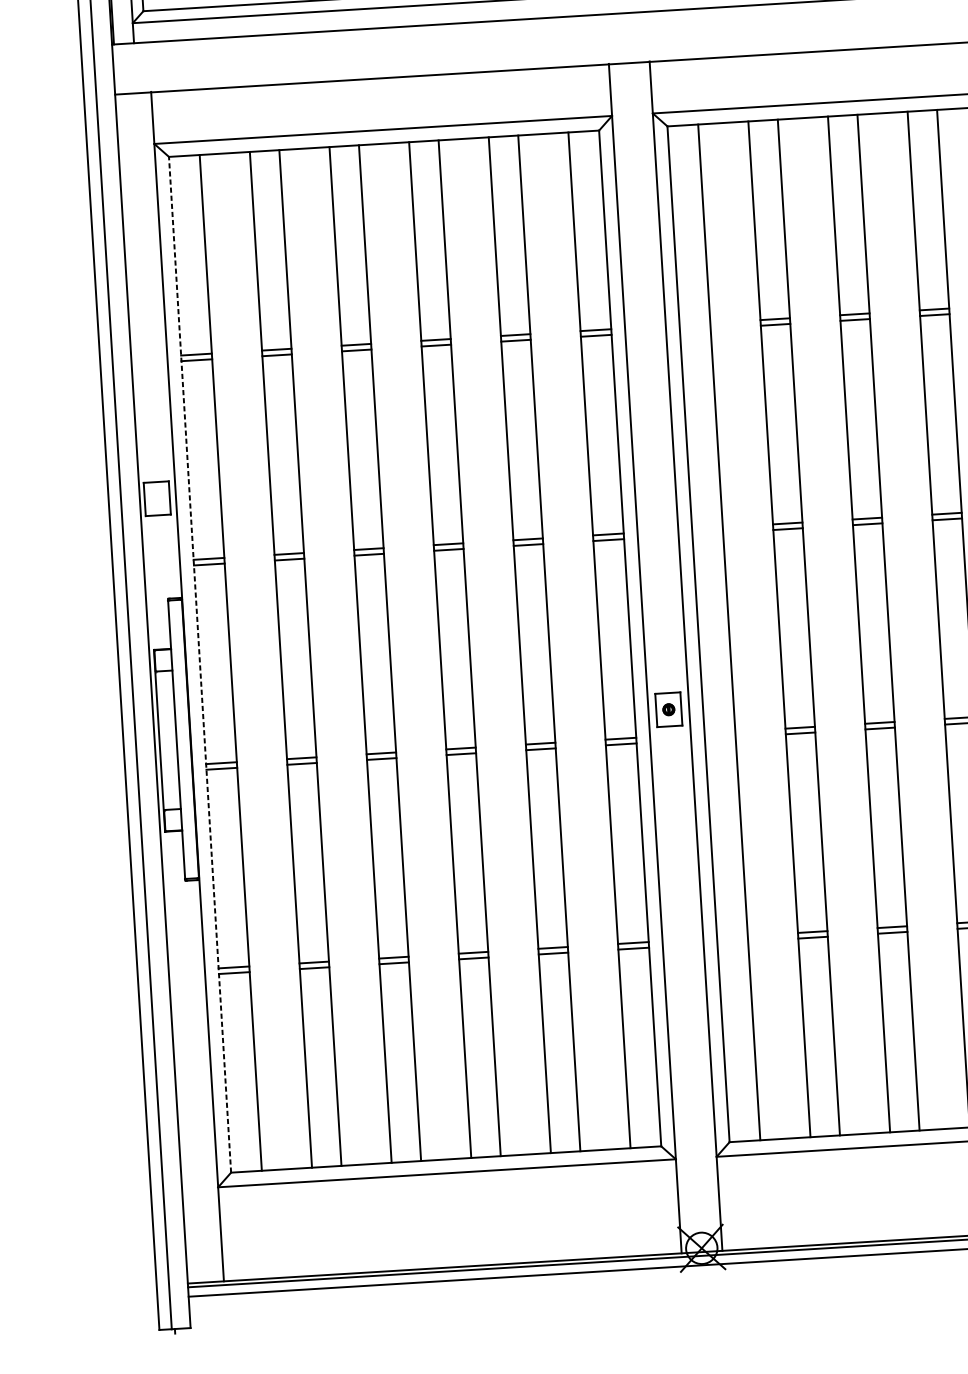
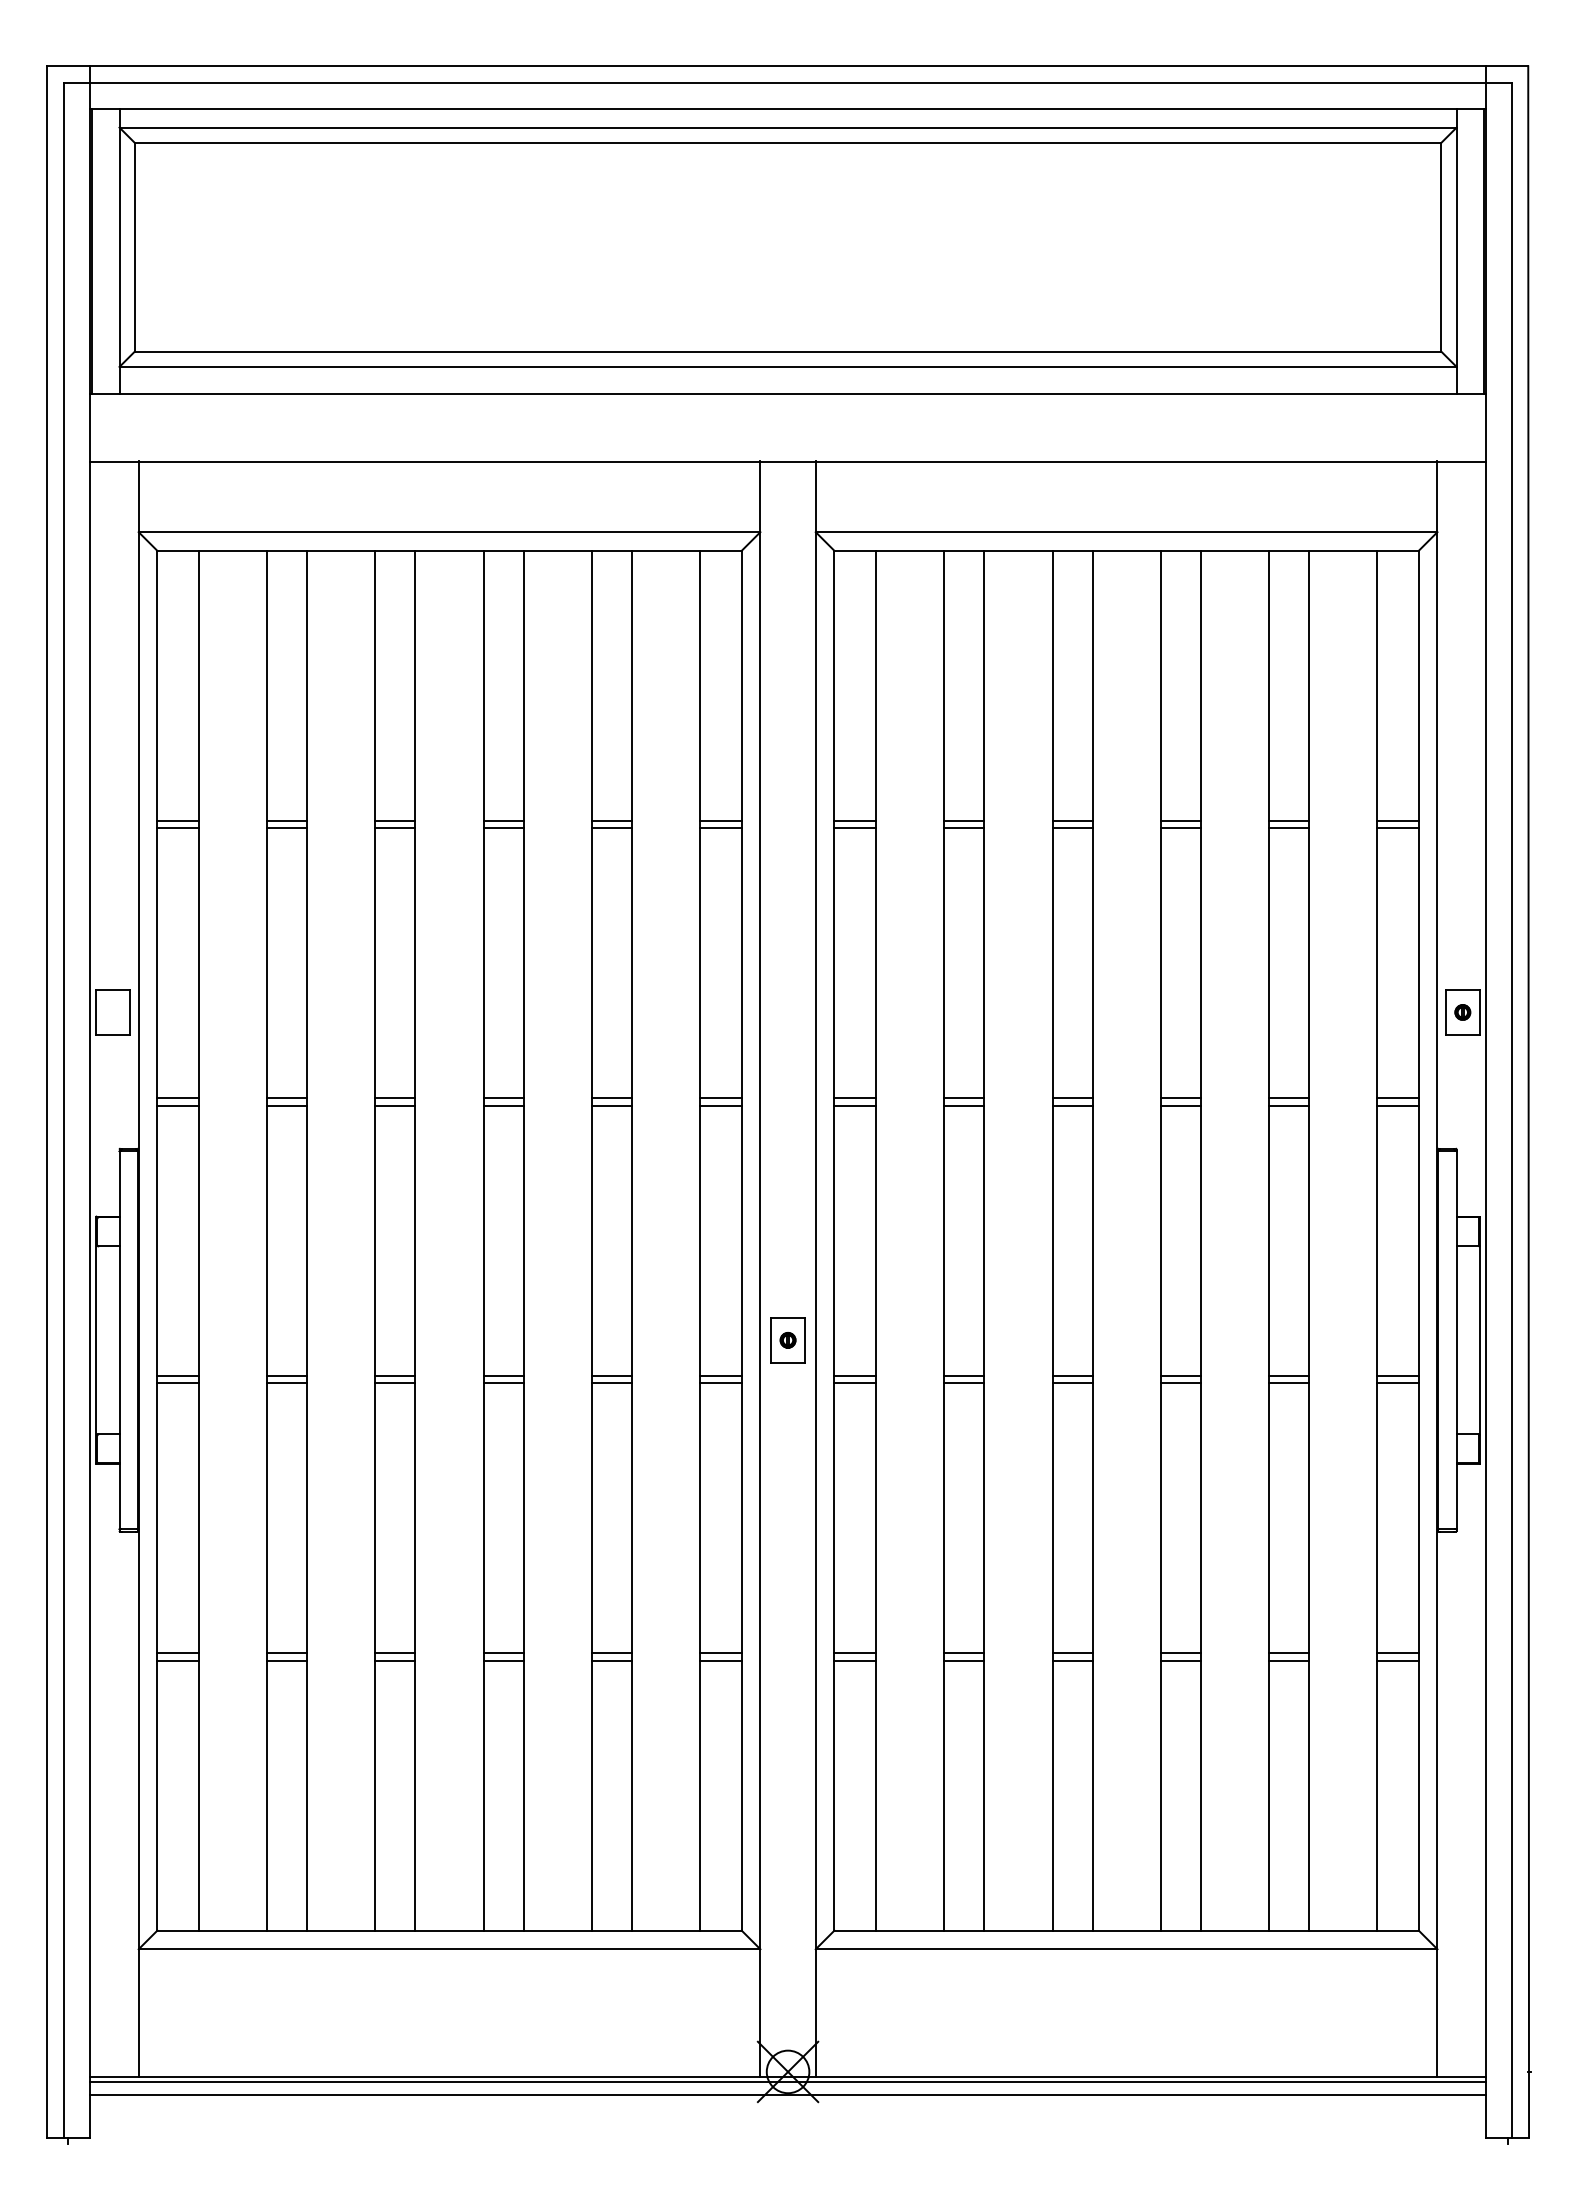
line: (695, 323) -> (855, 820), added
line: (695, 329) -> (855, 828), added
line: (707, 528) -> (855, 1098), added
line: (707, 533) -> (855, 1105), added
line: (200, 664) -> (157, 1240), dashed -> solid
line: (720, 732) -> (855, 1375), added
line: (720, 738) -> (855, 1383), added
line: (732, 937) -> (855, 1653), added
line: (732, 942) -> (855, 1660), added

